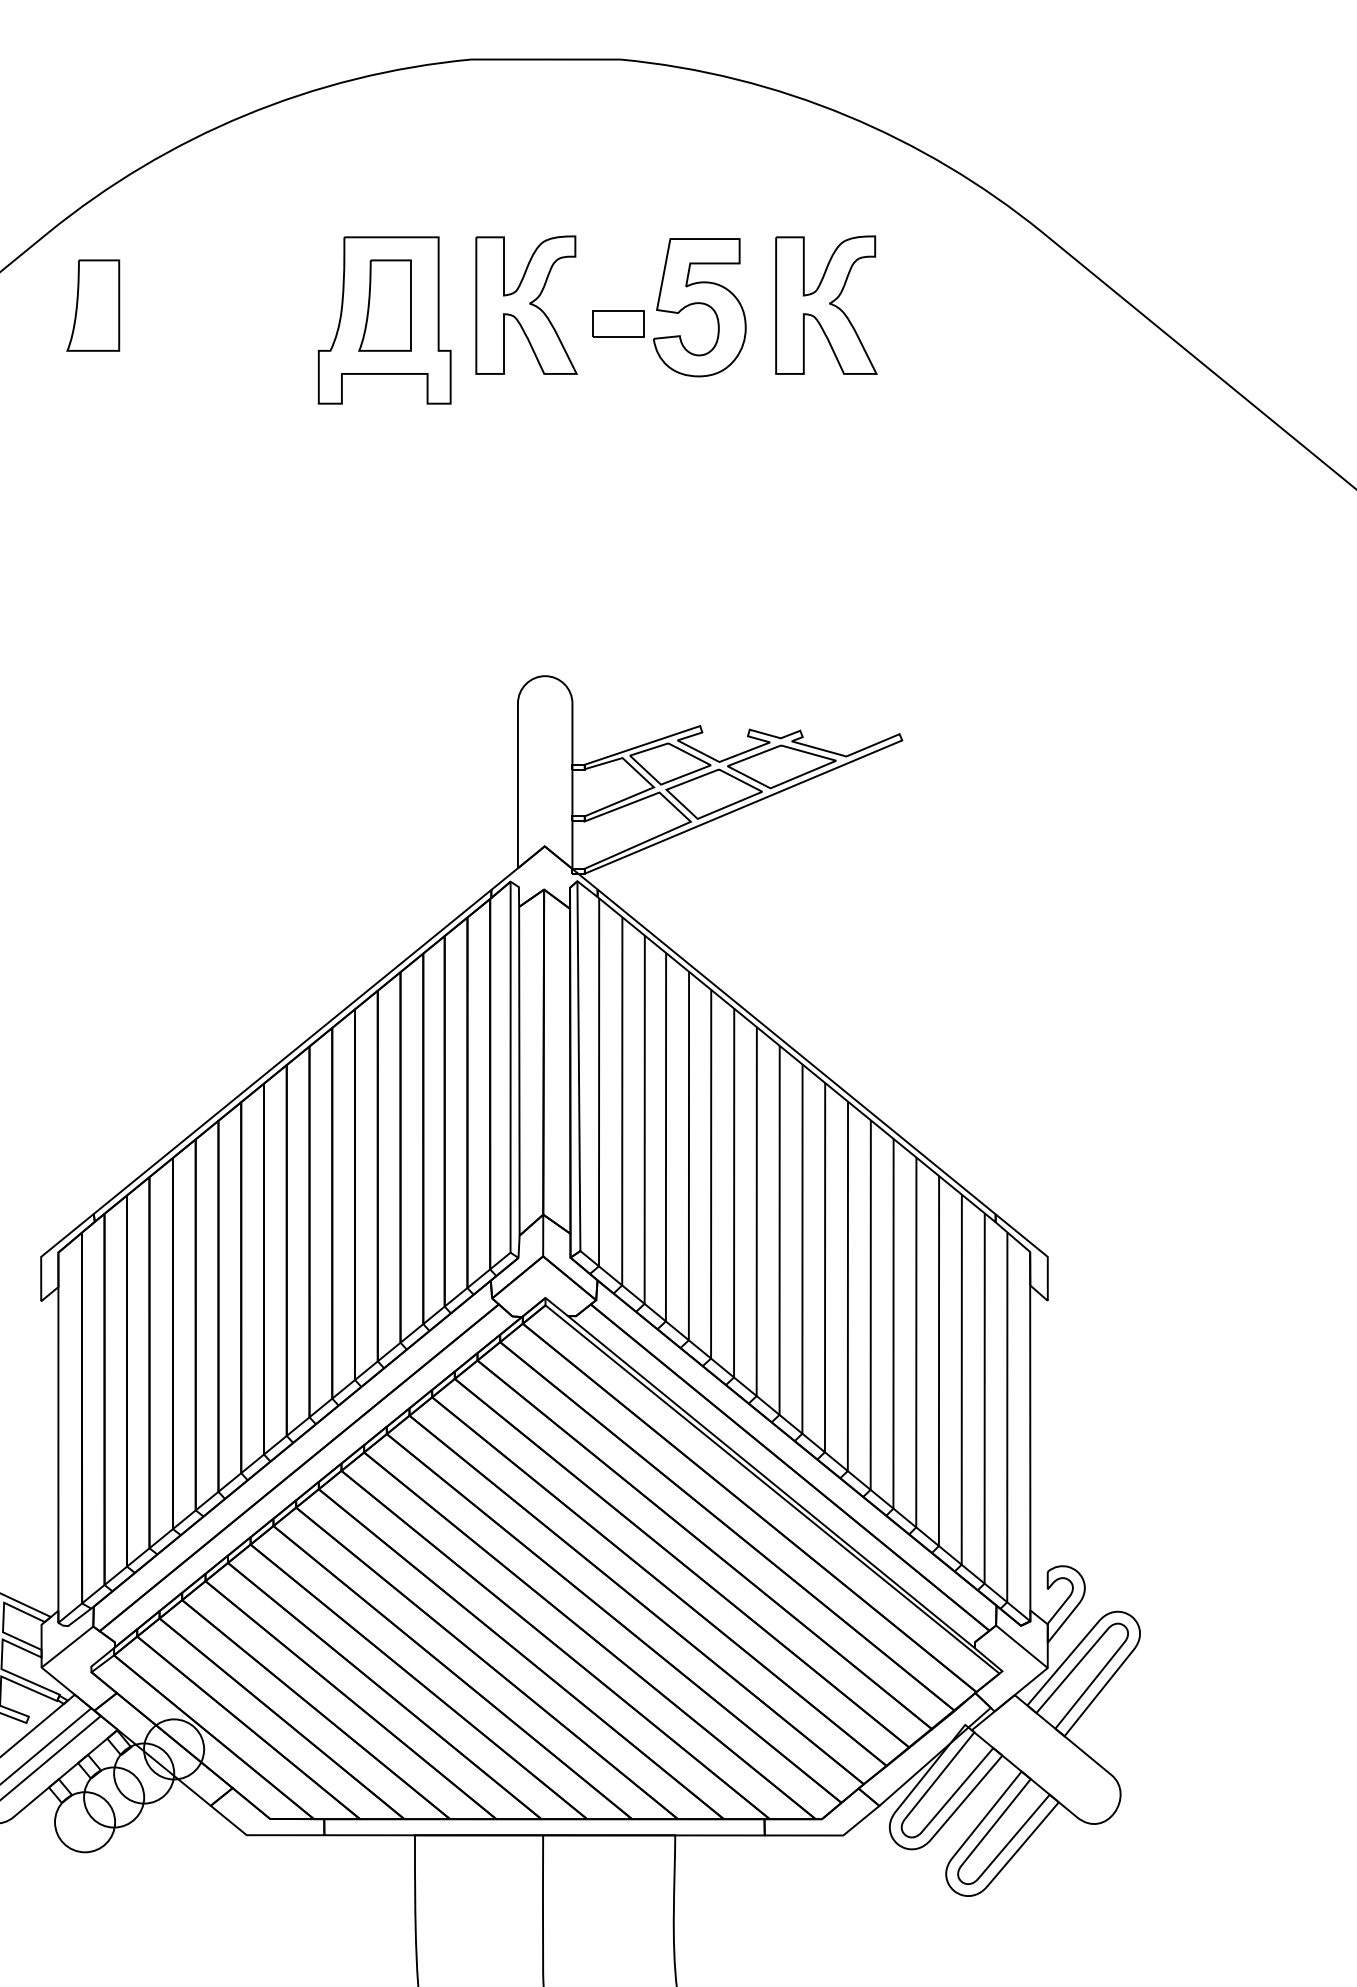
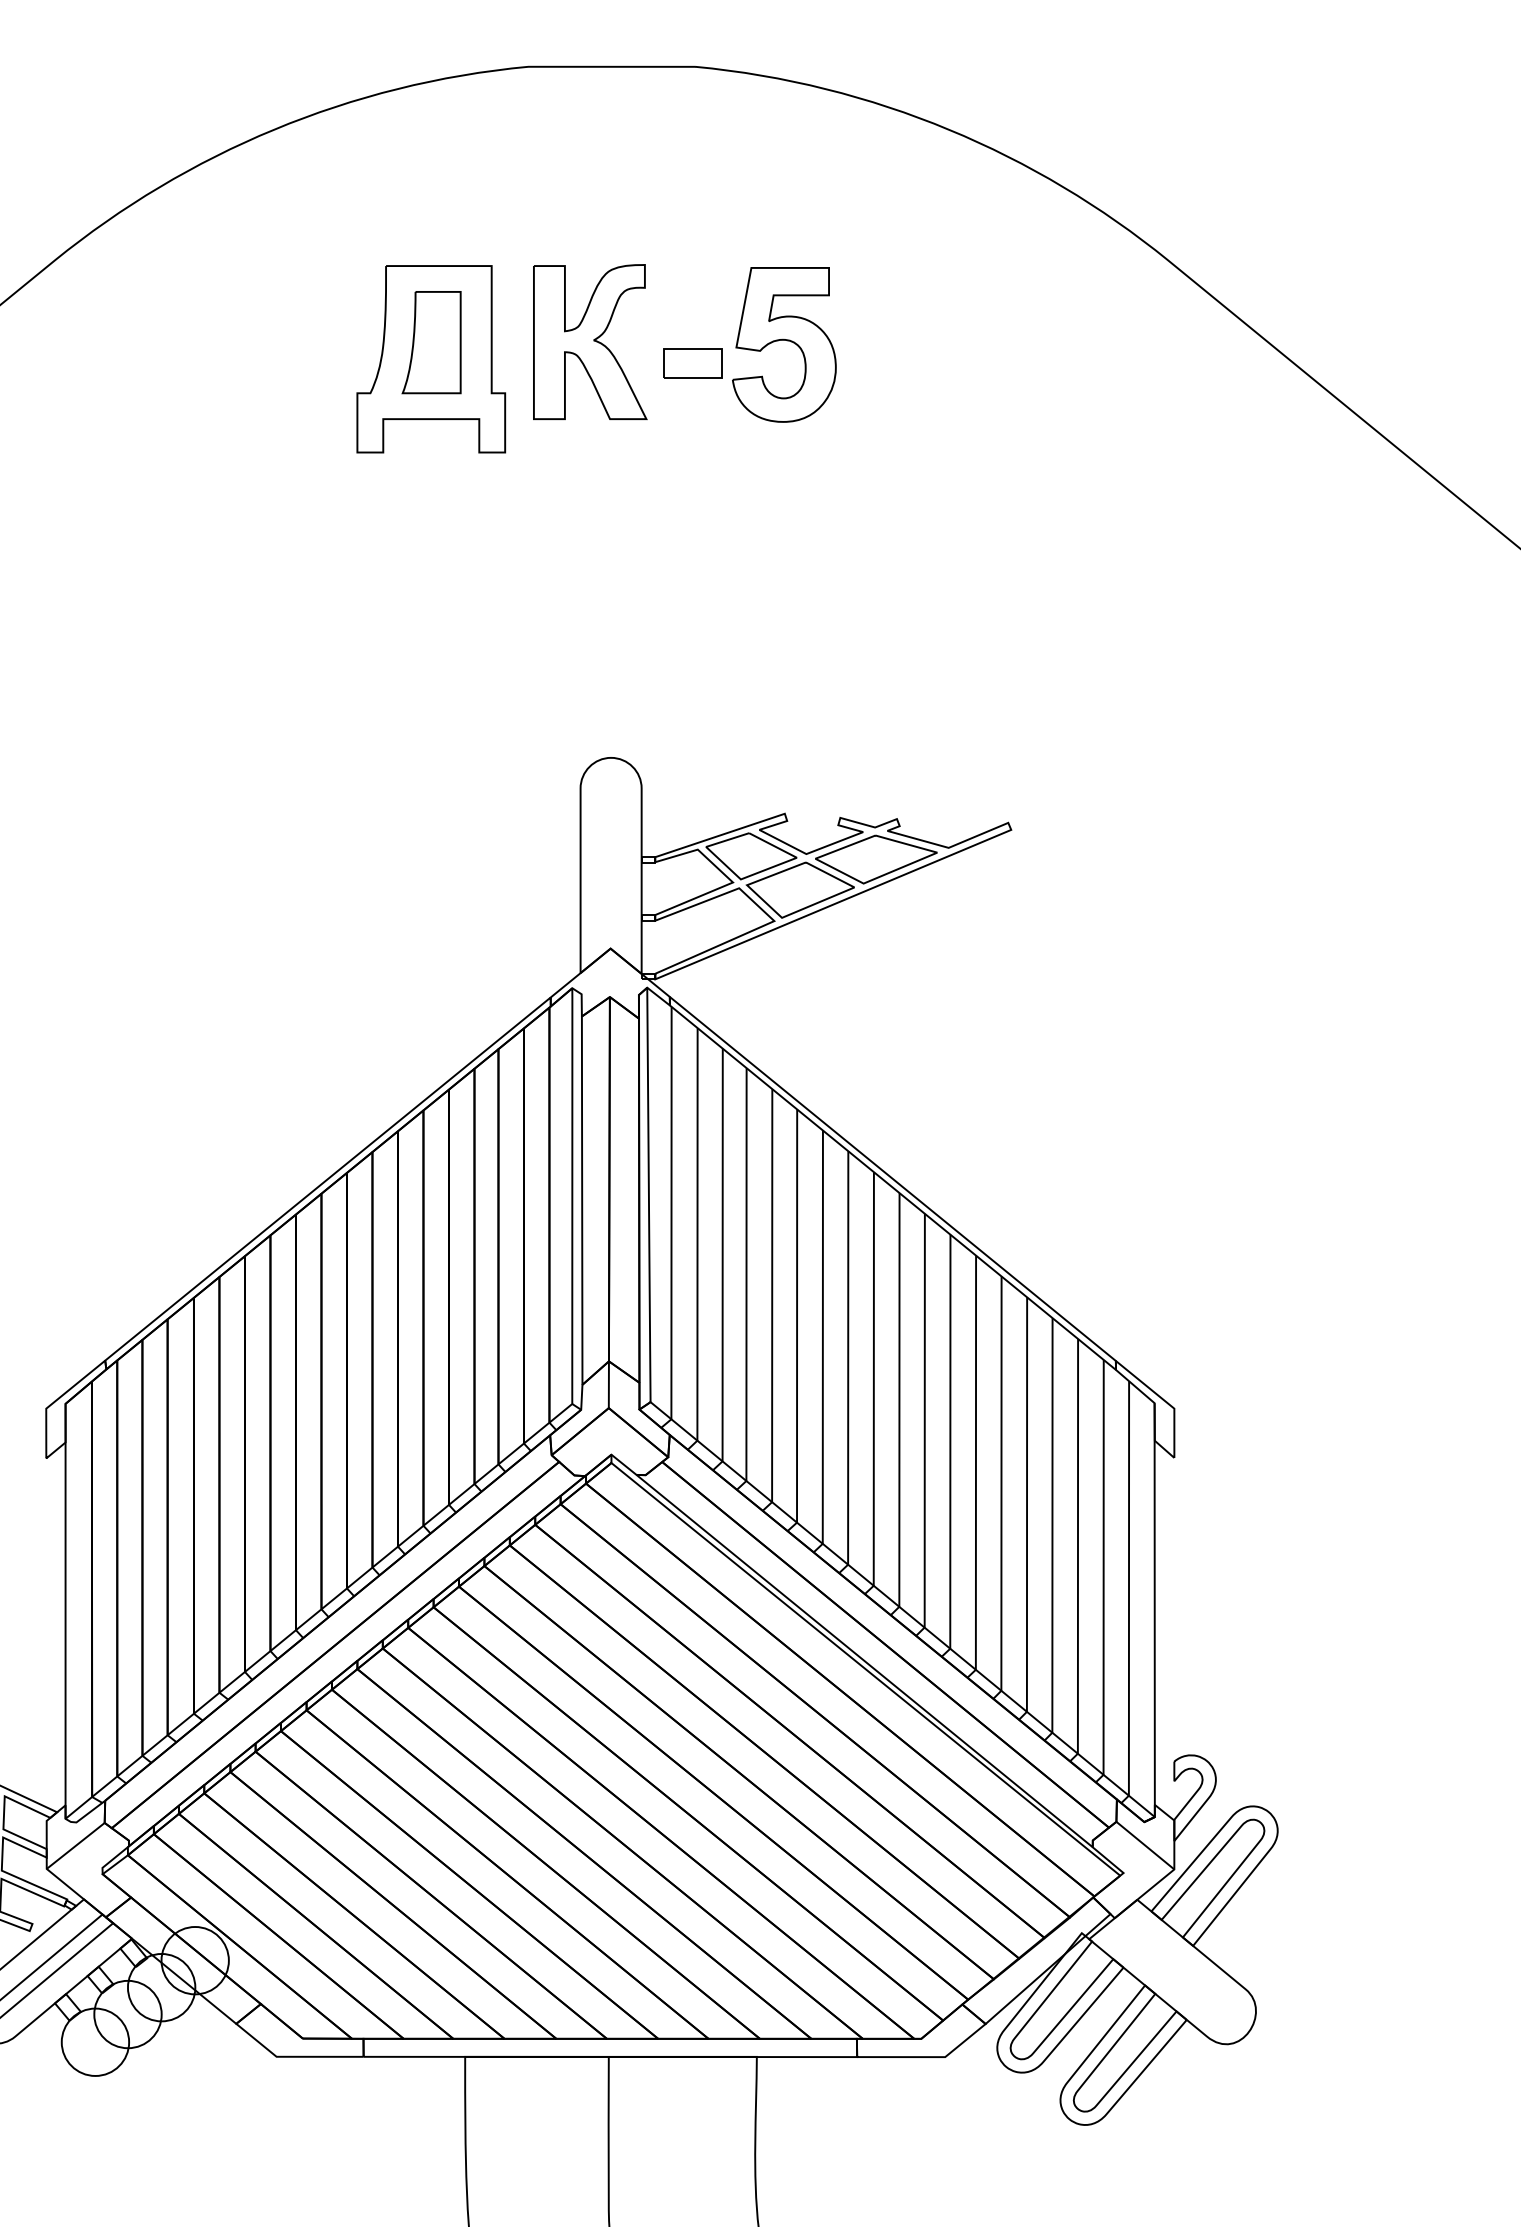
part: (826, 304) -> (926, 341), removed
part: (93, 305) -> (104, 342), removed

